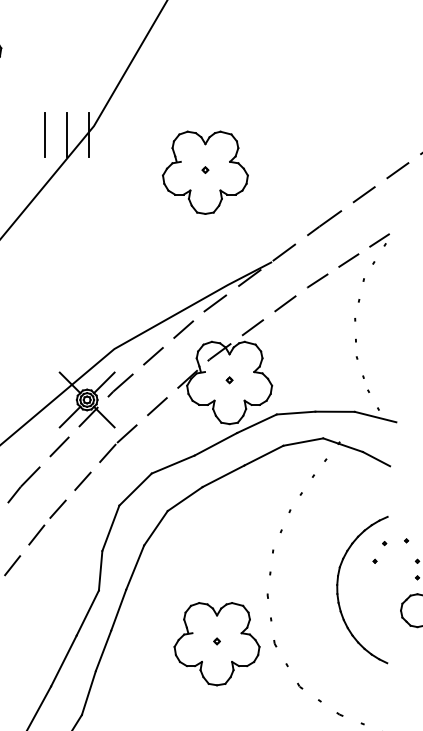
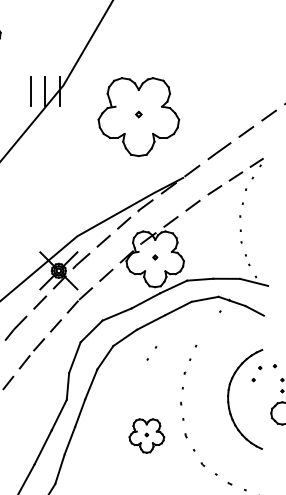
part: (204, 171) -> (138, 116), size x1.4
line: (302, 492) -> (148, 358), moved
part: (216, 643) -> (146, 435), size x0.6

